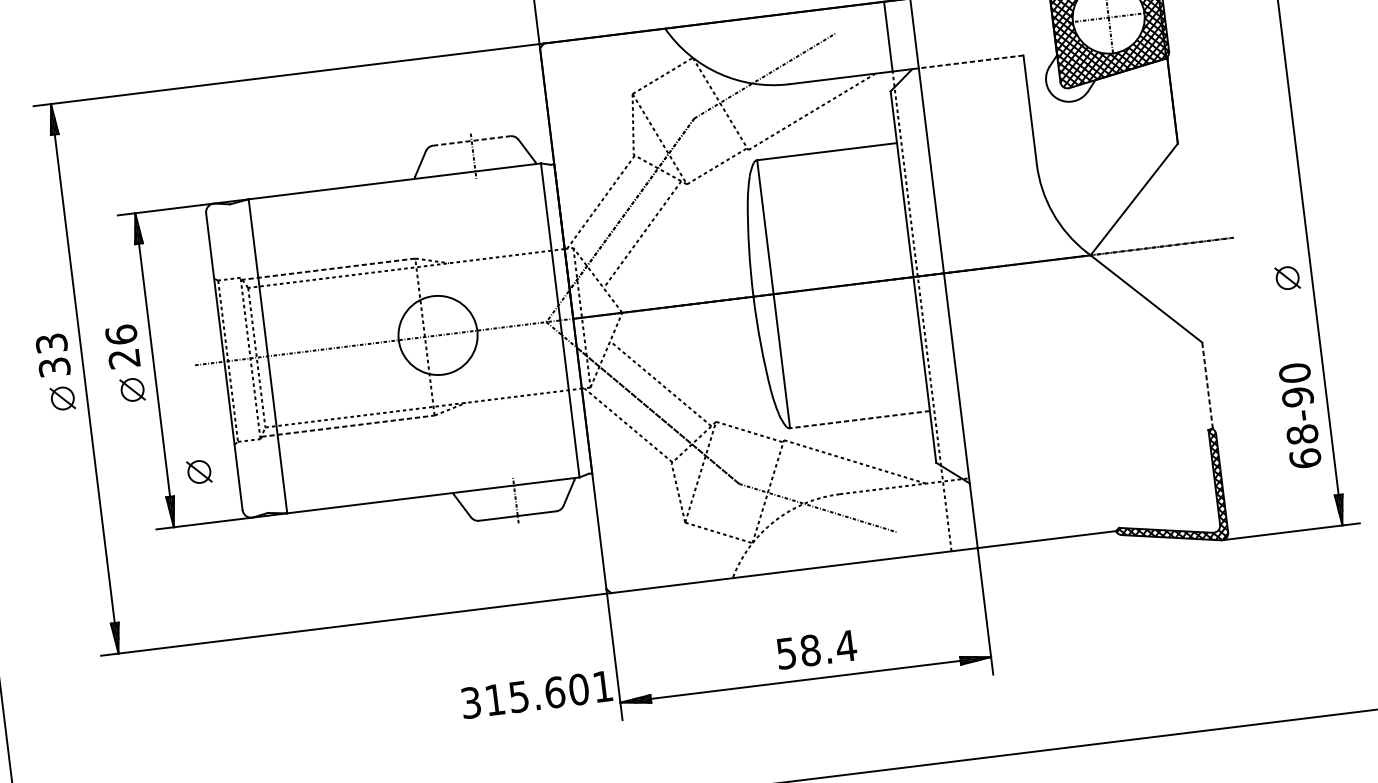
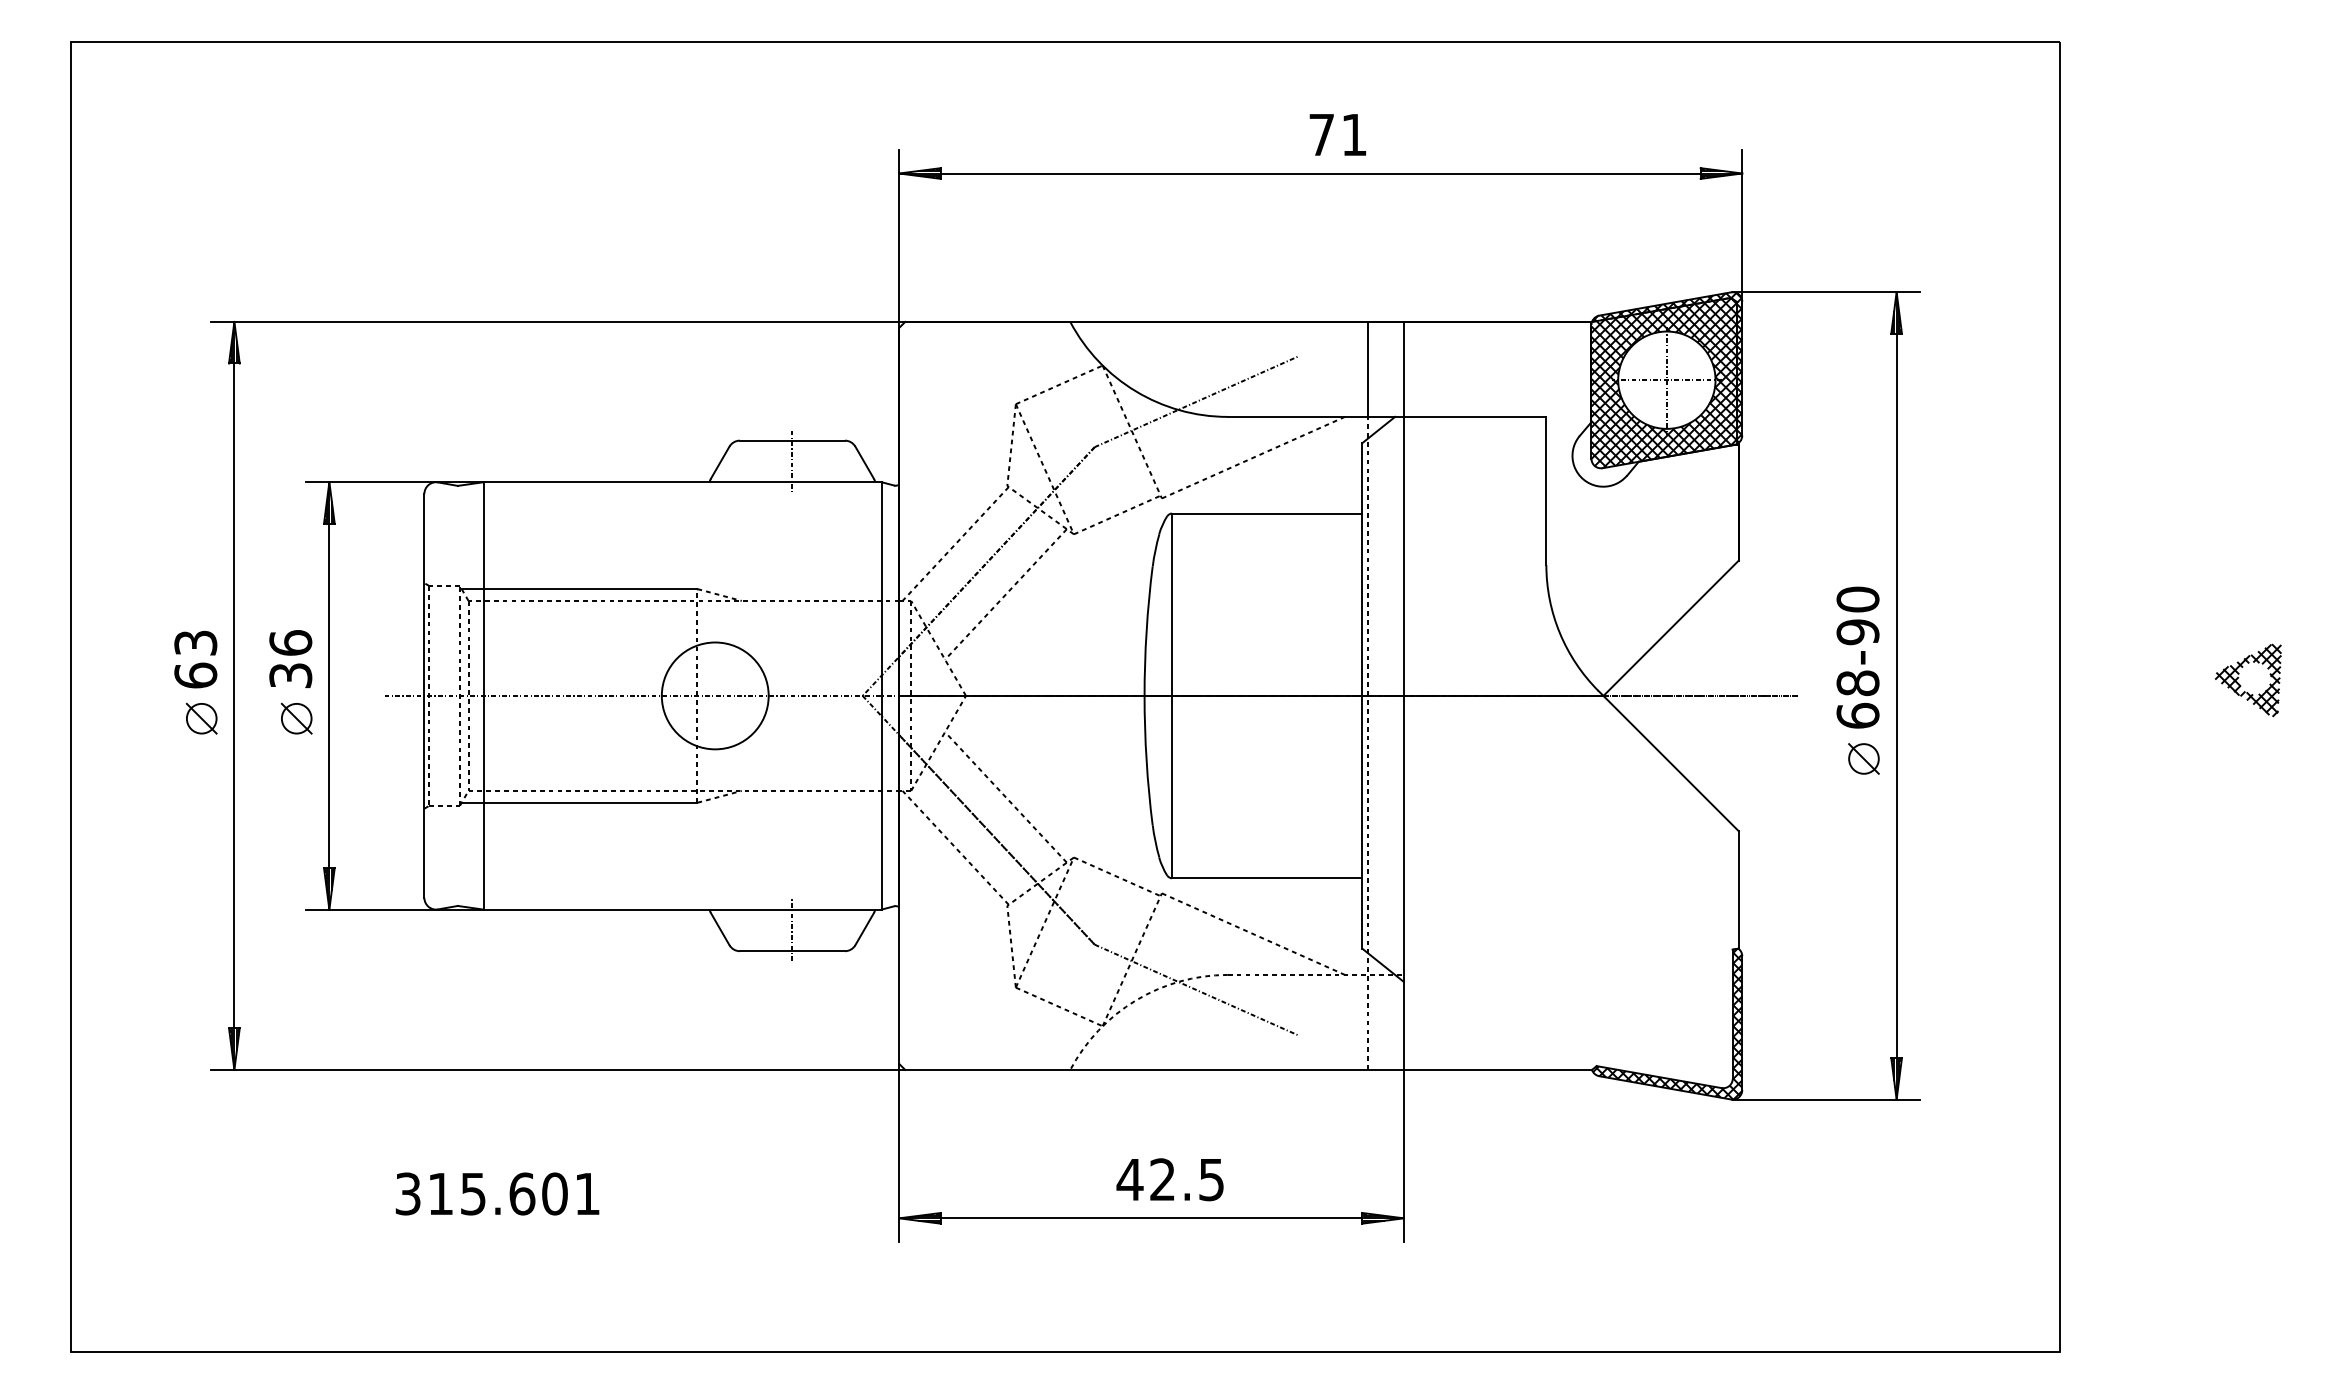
line: (970, 61) -> (1474, 416), dashed -> solid
line: (471, 140) -> (792, 440), dashed -> solid
line: (328, 269) -> (579, 589), dashed -> solid
text: (124, 358) -> (290, 675), 26 -> 36
text: (54, 367) -> (195, 675), 33 -> 63
line: (1207, 385) -> (1738, 889), dashed -> solid
text: (1299, 415) -> (1857, 657), moved
line: (859, 419) -> (1266, 878), dashed -> solid
line: (347, 426) -> (579, 802), dashed -> solid
part: (199, 471) -> (372, 839), removed
text: (816, 649) -> (1170, 1179), 58.4 -> 42.5
text: (536, 694) -> (497, 1193), moved

